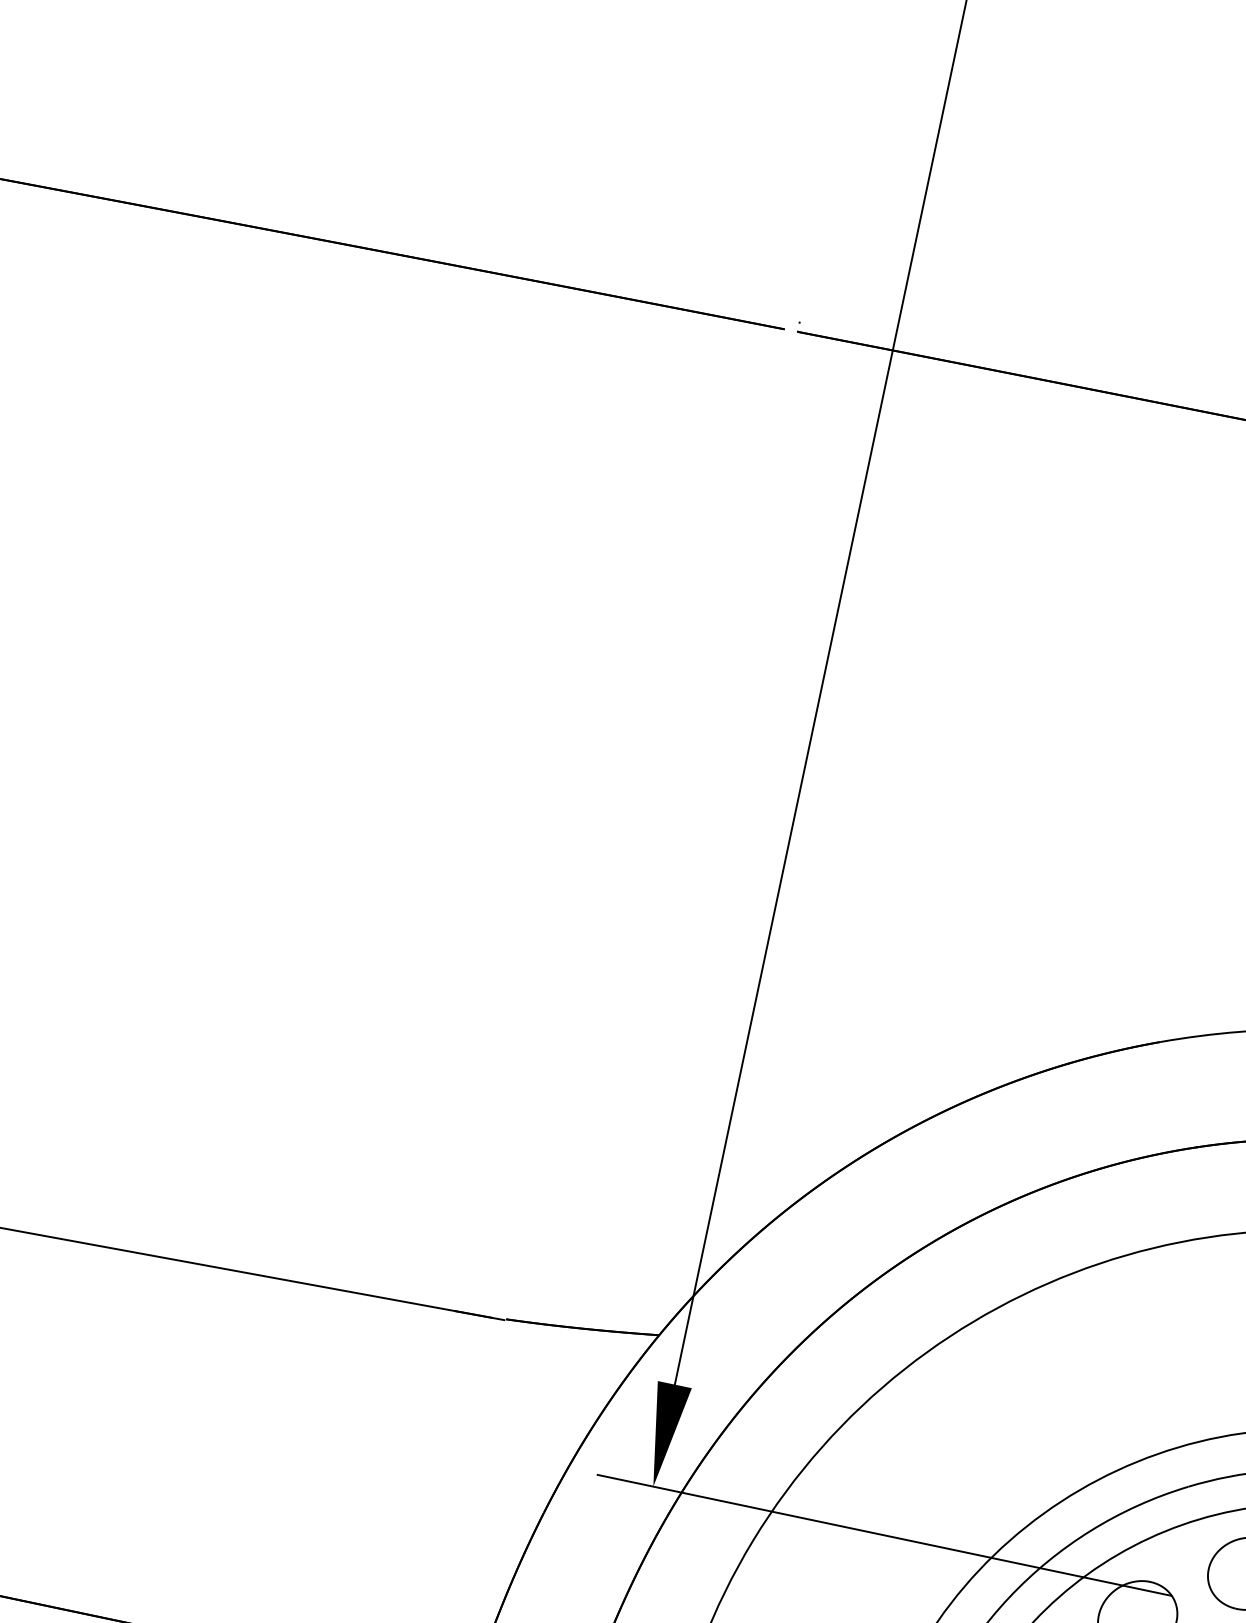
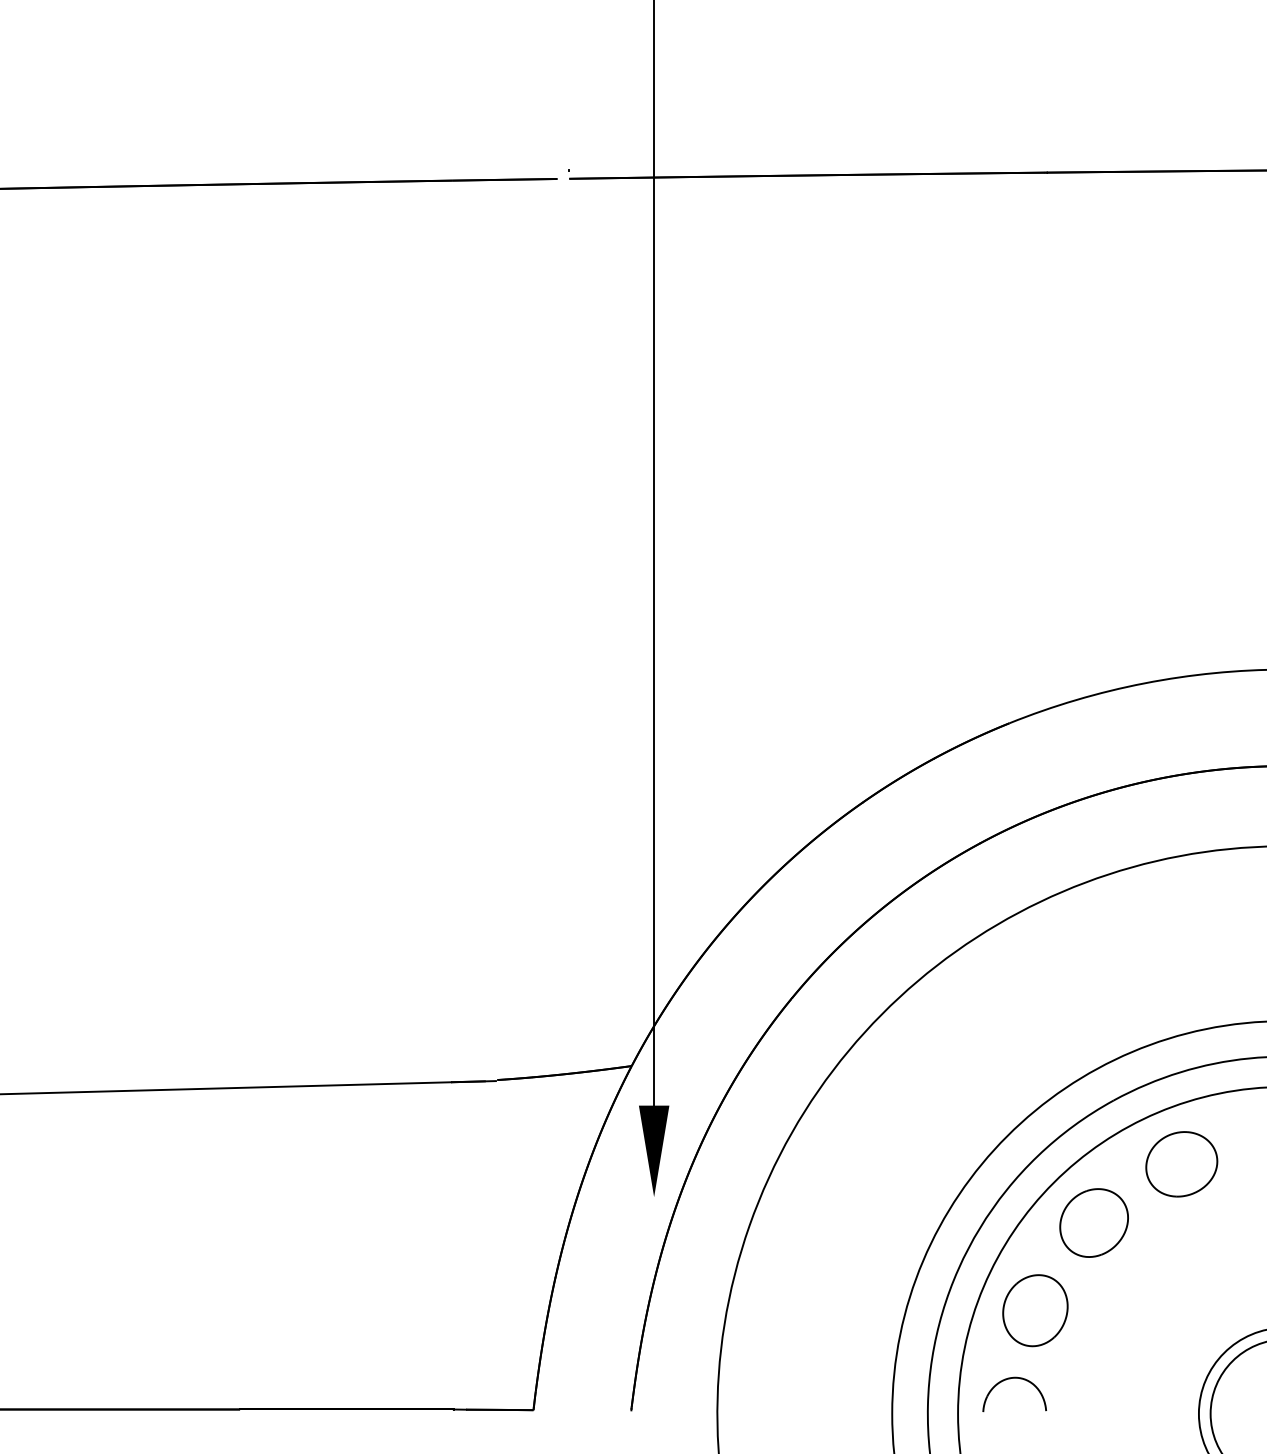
line: (884, 1535) -> (861, 1197), removed

